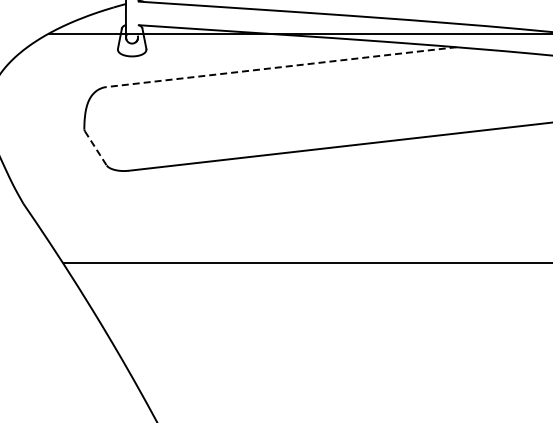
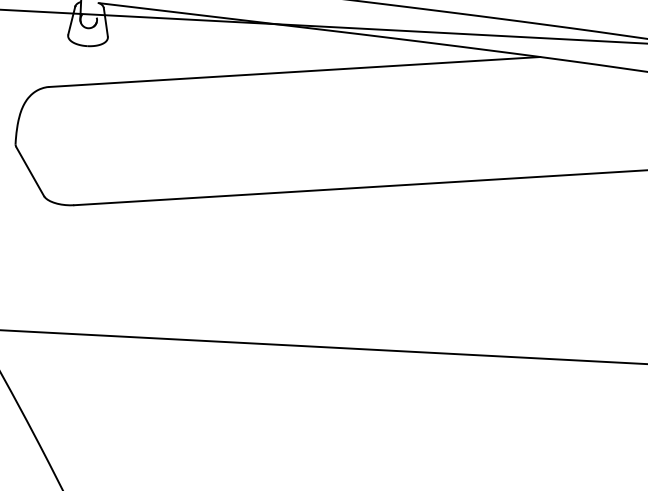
line: (281, 67) -> (294, 72), dashed -> solid
line: (96, 148) -> (31, 171), dashed -> solid

